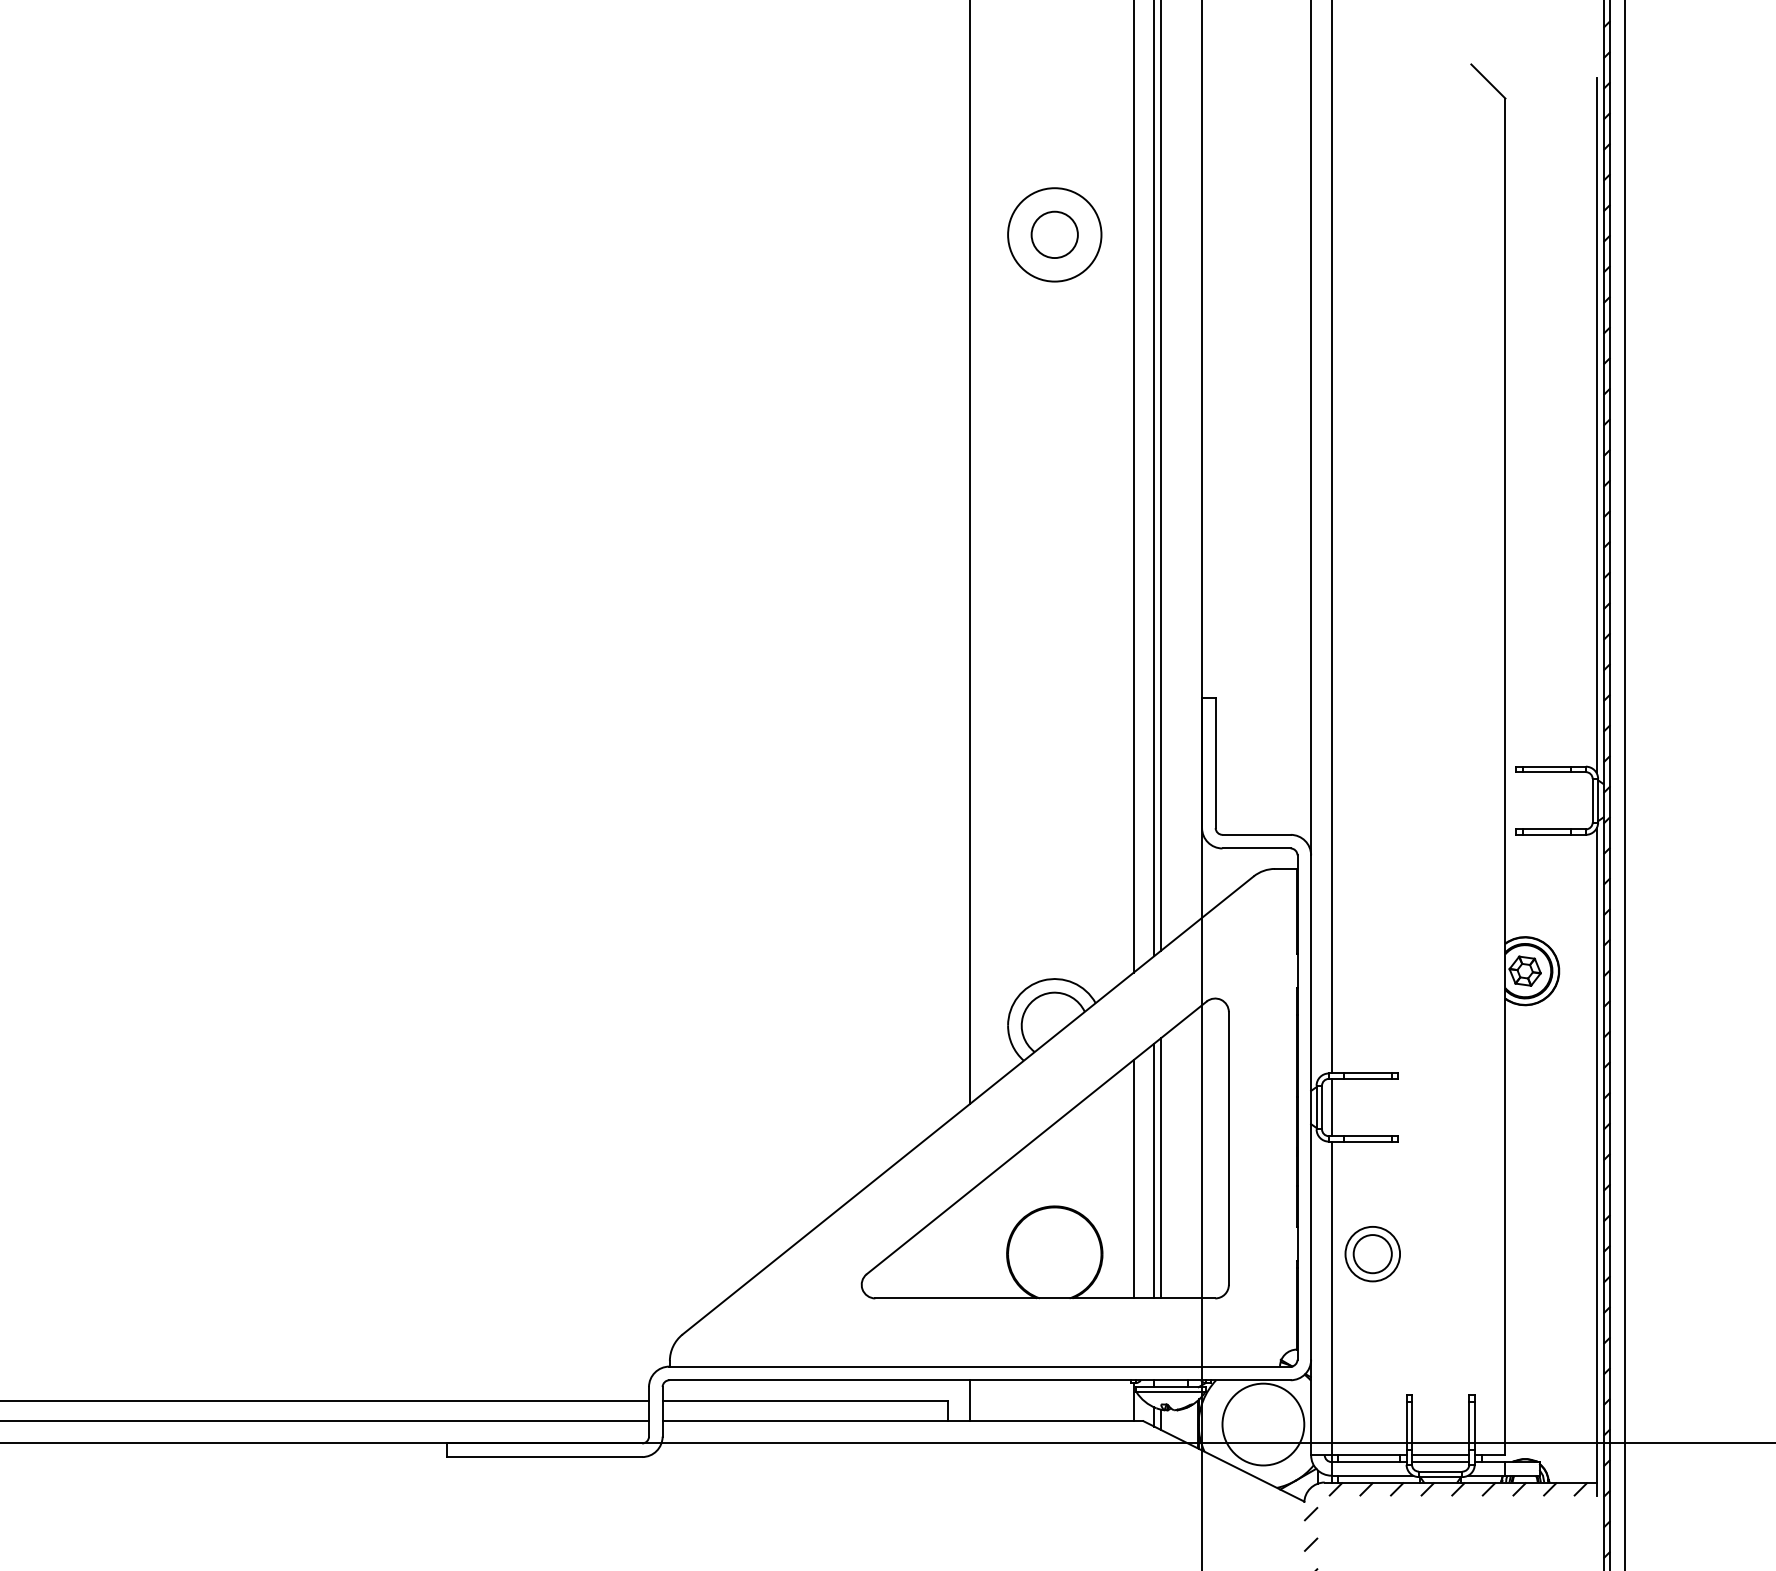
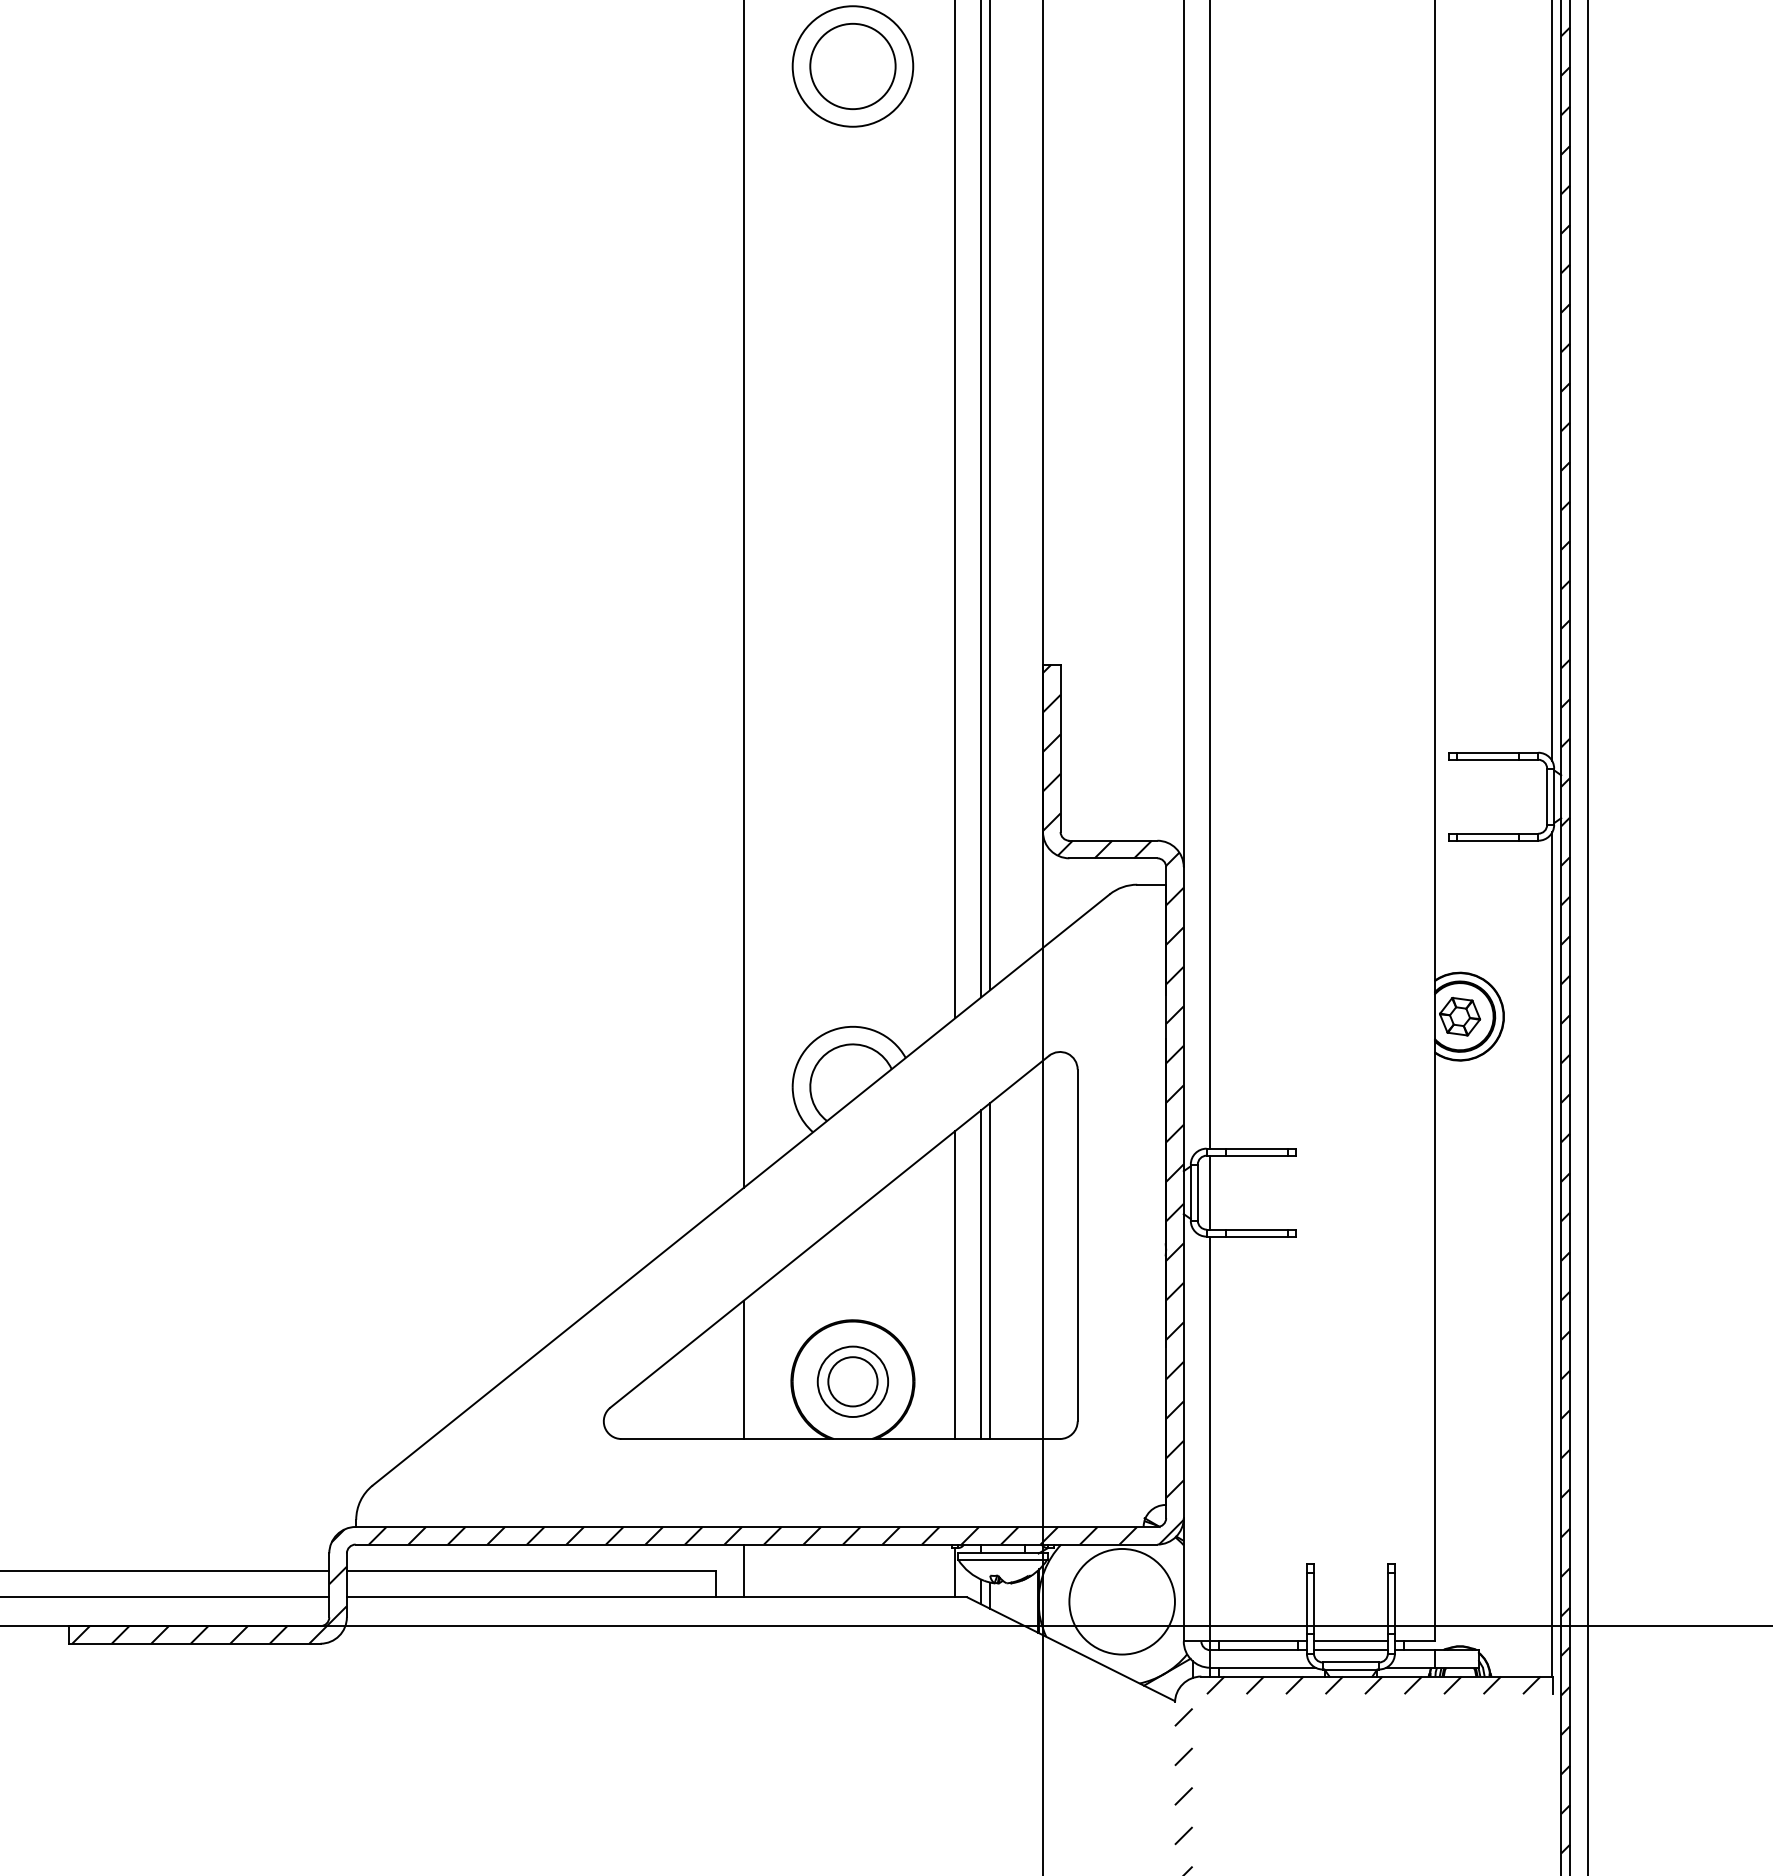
circle: (1054, 234) -> (852, 65), size x1.43
hatch: (880, 1077) -> (628, 1153), added
line: (970, 1244) -> (744, 1369), added
part: (1372, 1254) -> (852, 1382), moved

